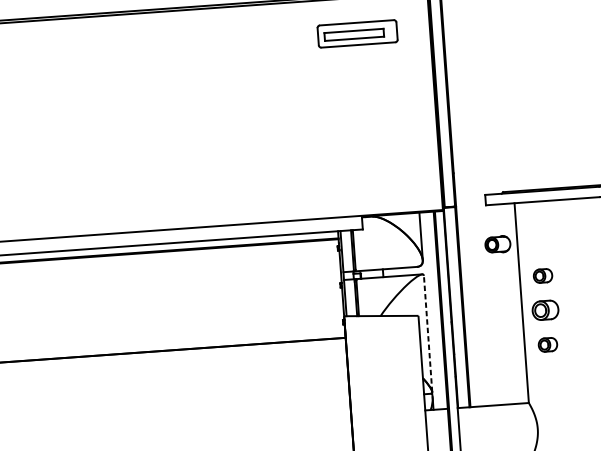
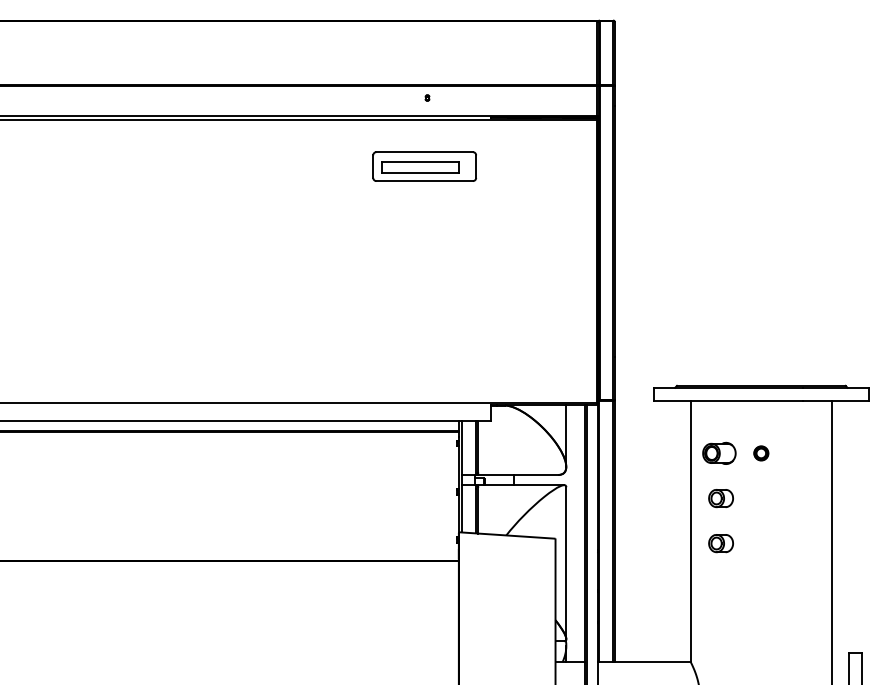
part: (357, 33) -> (424, 166), moved
part: (571, 239) -> (761, 453), added
part: (497, 243) -> (719, 452), moved
part: (545, 310) -> (720, 543), size x0.71
line: (428, 334) -> (566, 563), dashed -> solid
part: (547, 344) -> (720, 588), removed

